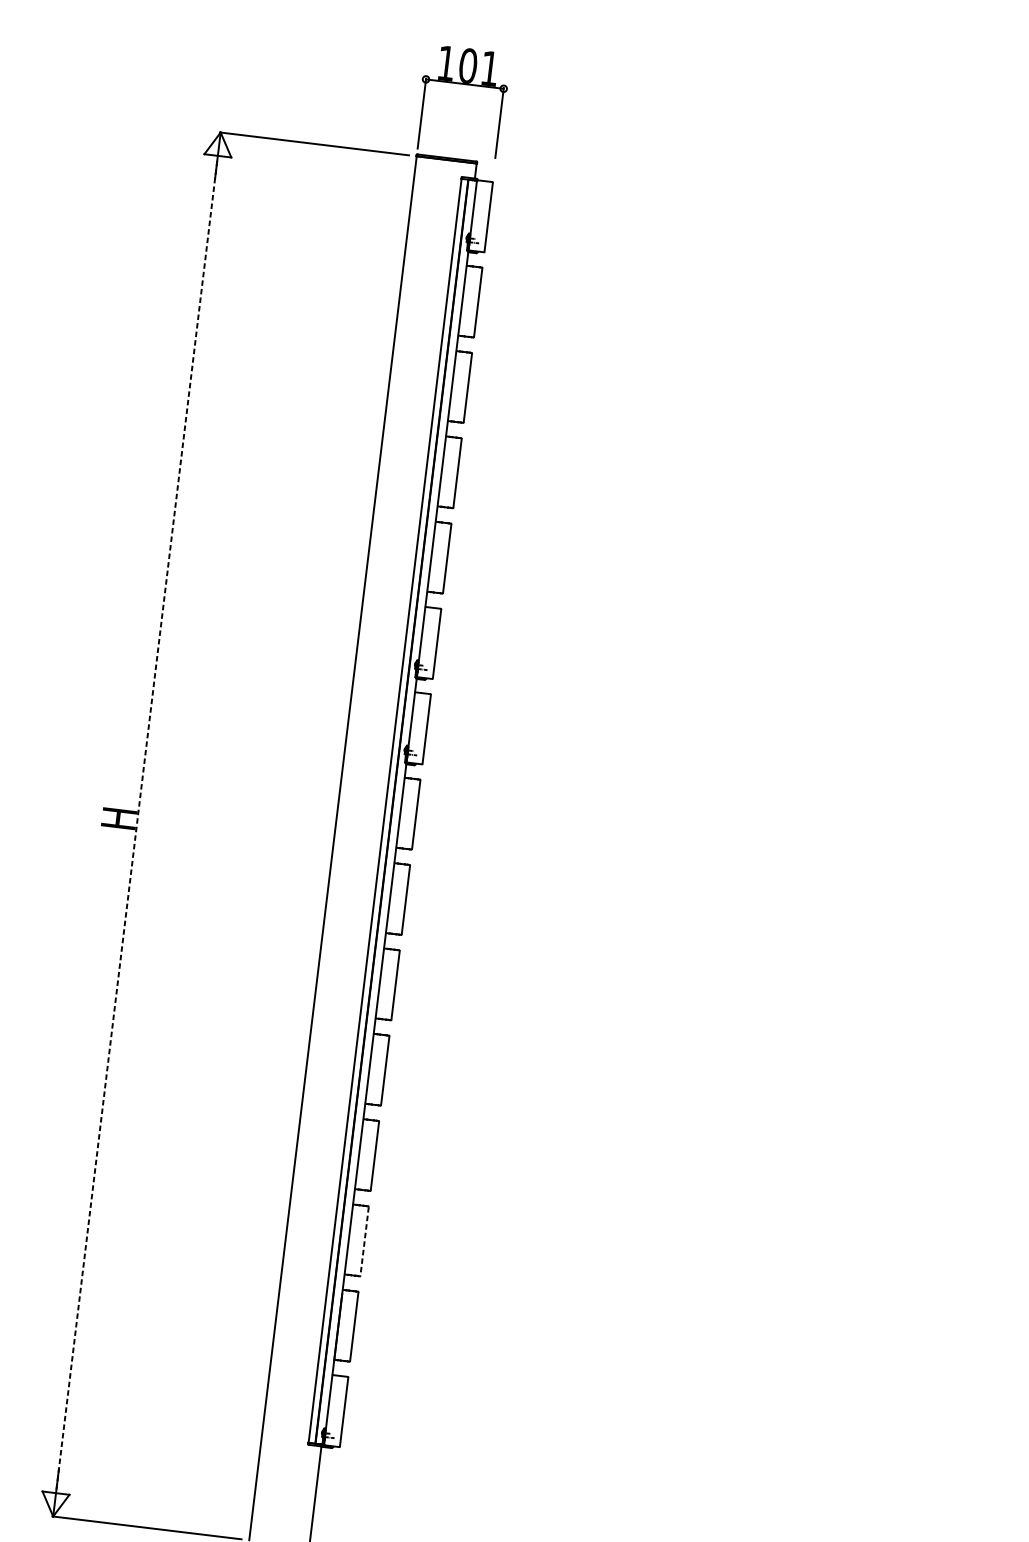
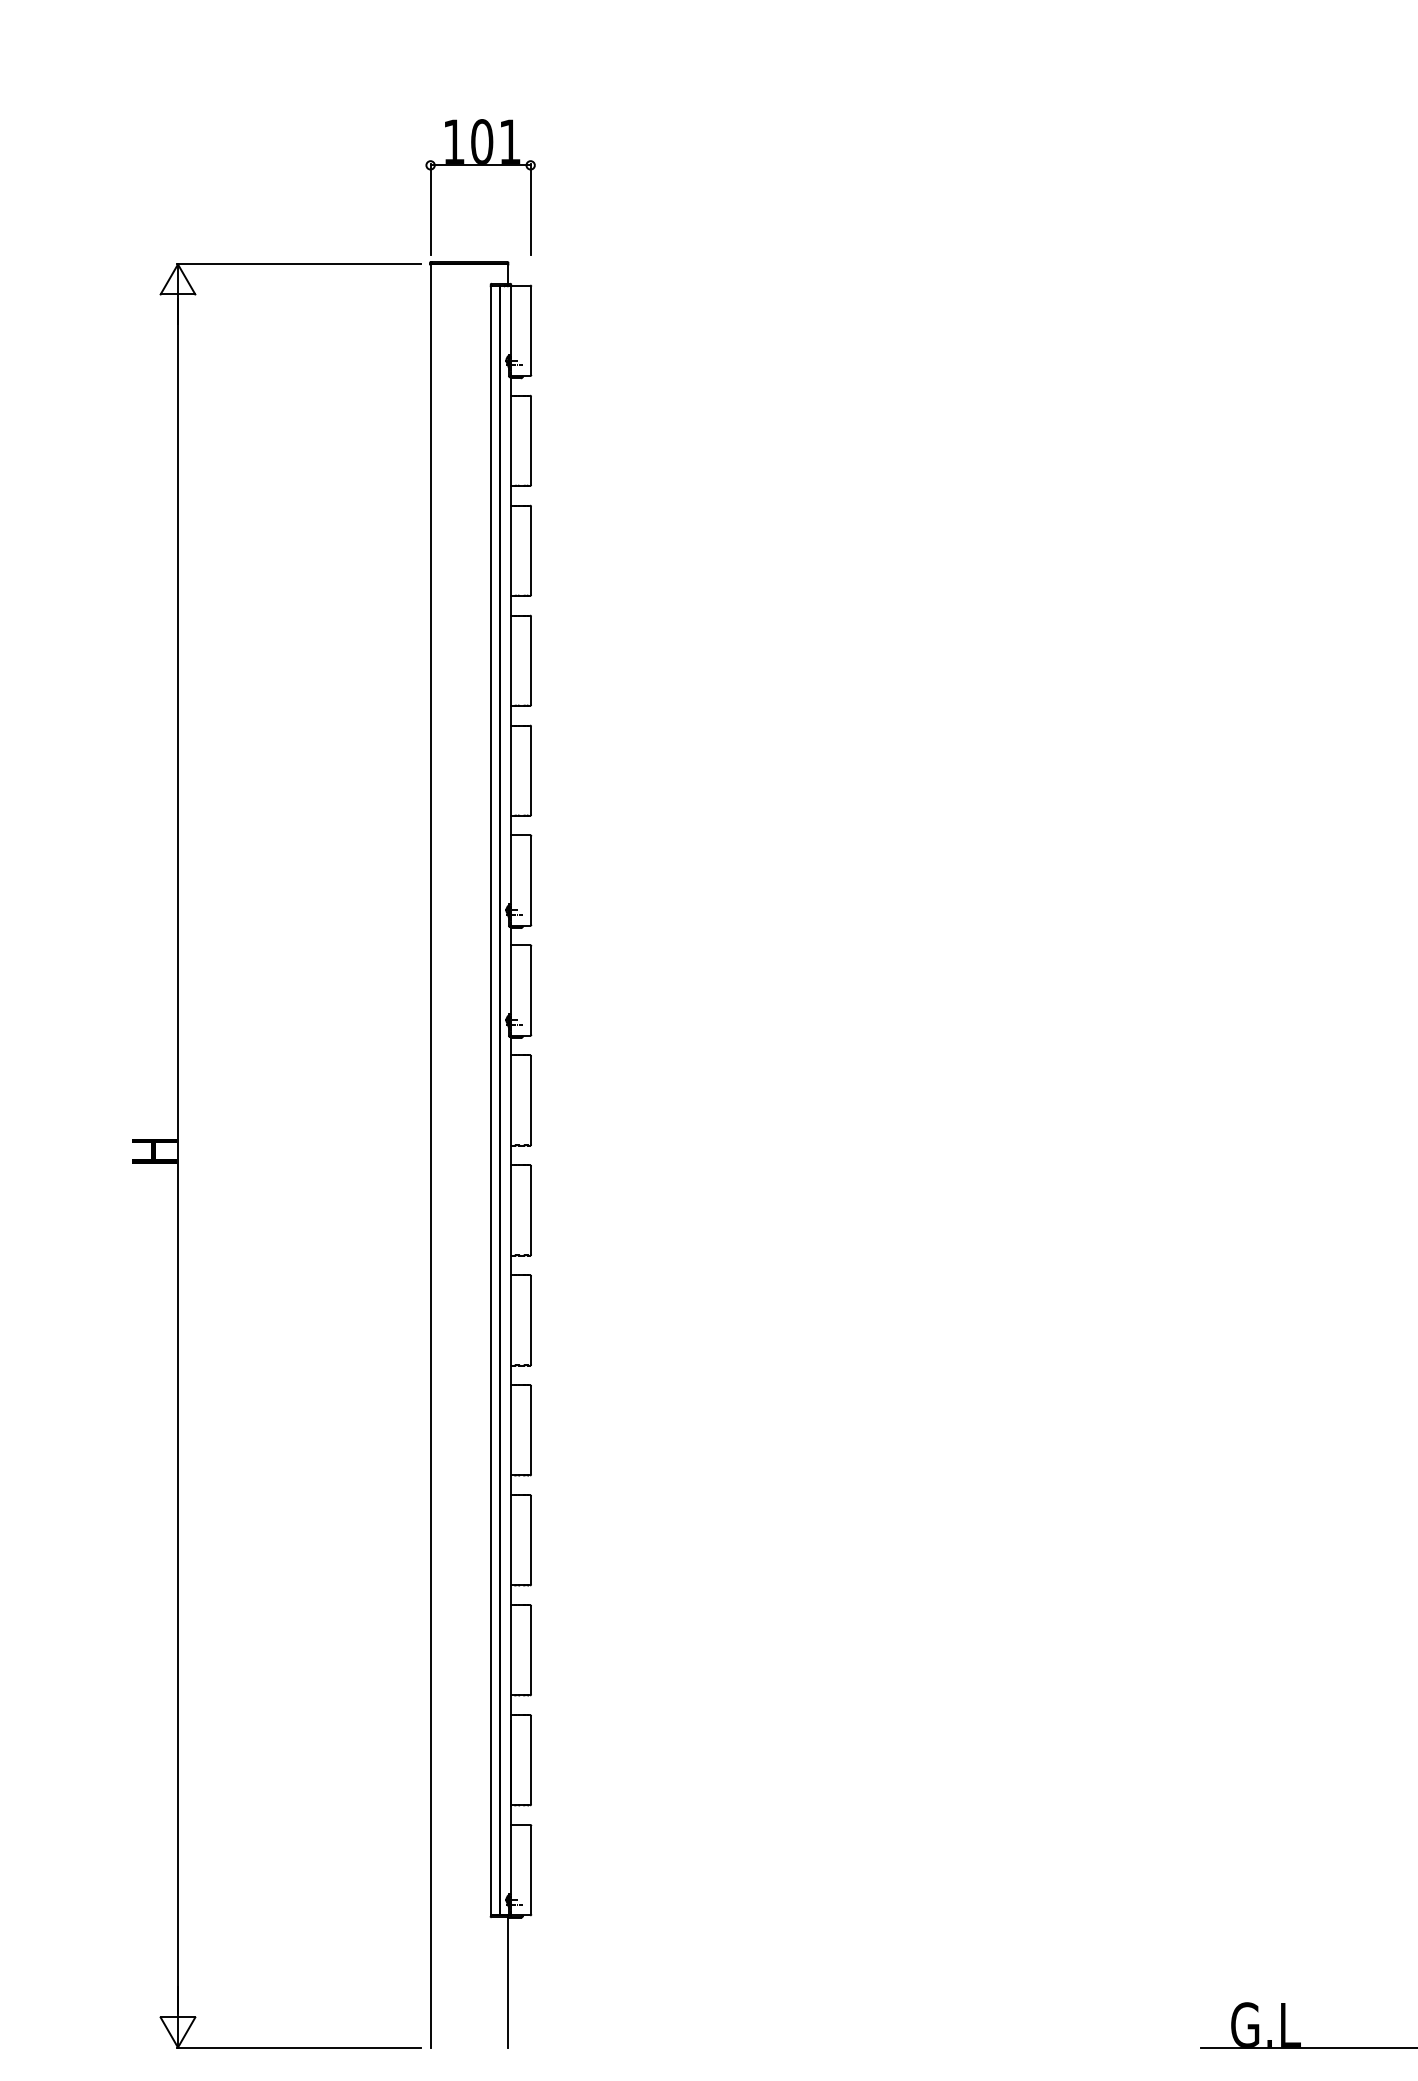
line: (137, 824) -> (178, 1156), dashed -> solid
line: (364, 1241) -> (531, 1650), dashed -> solid

